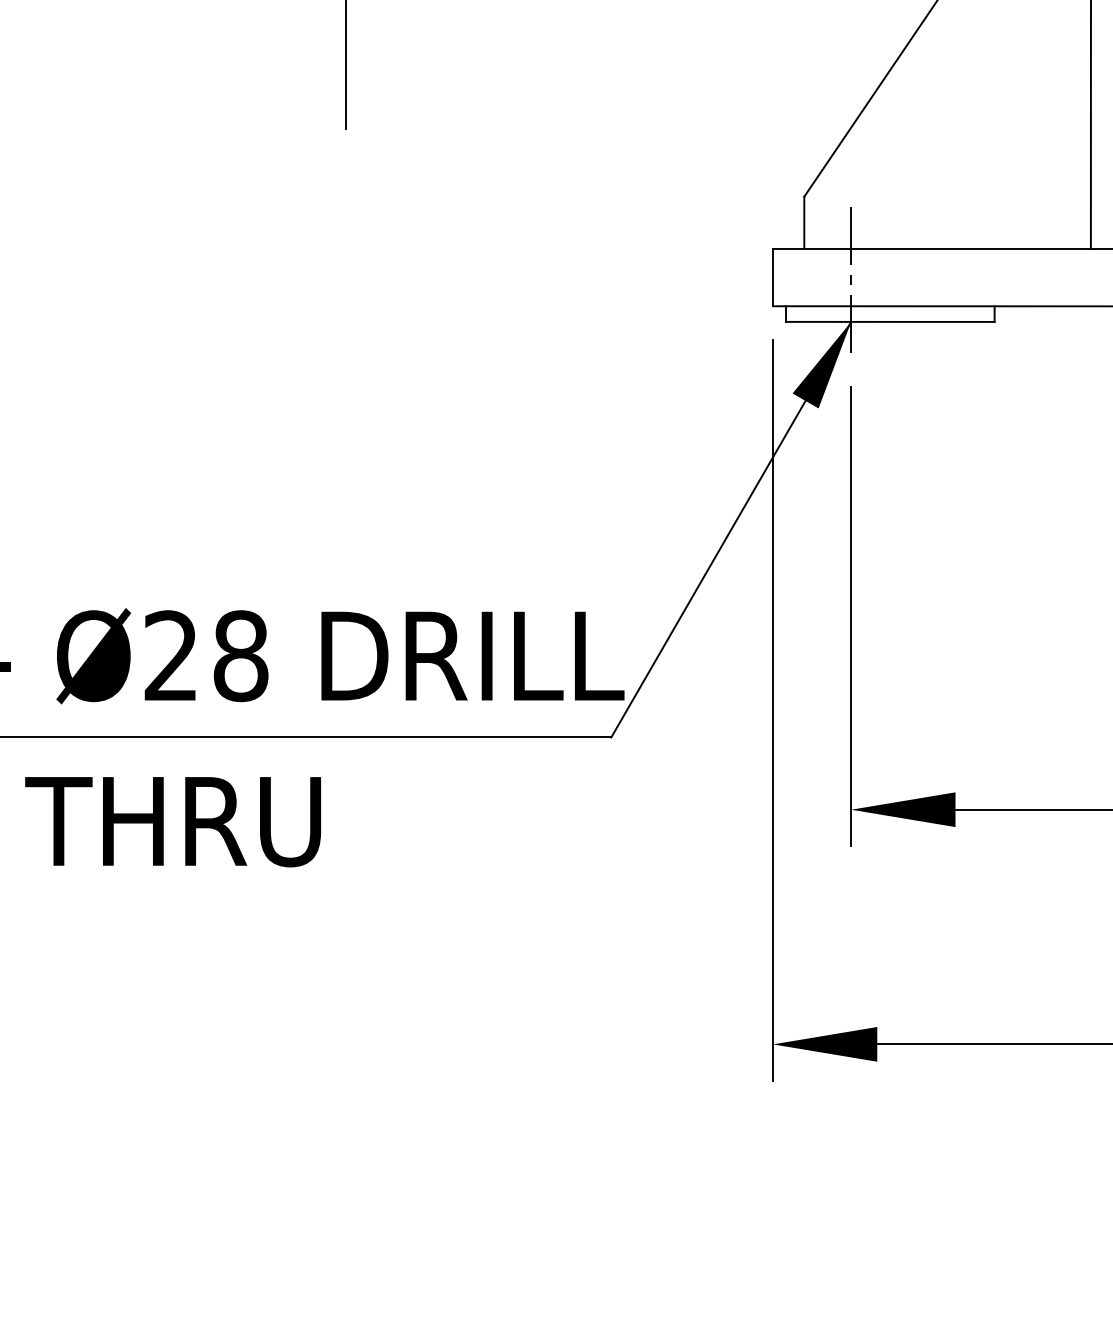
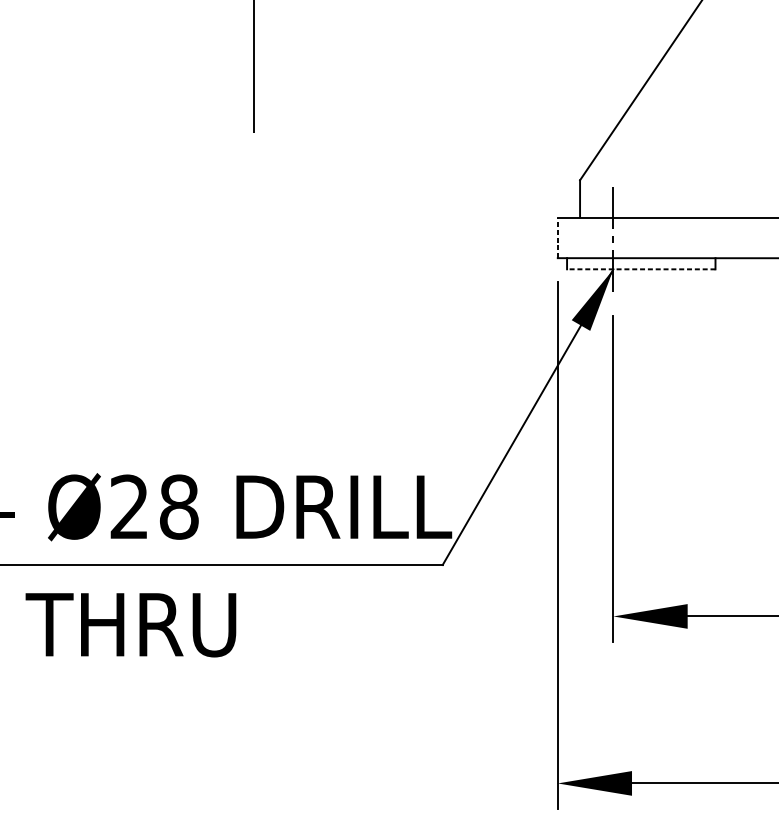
line: (772, 277) -> (557, 237), solid -> dashed
line: (889, 321) -> (640, 269), solid -> dashed

